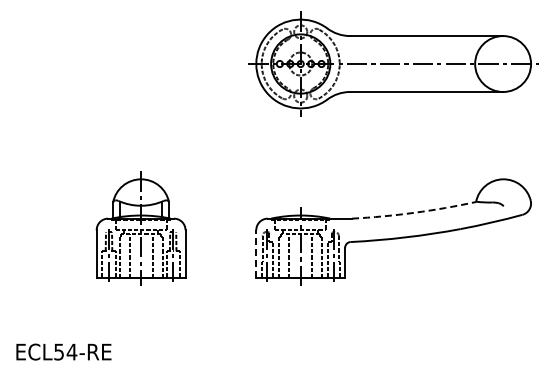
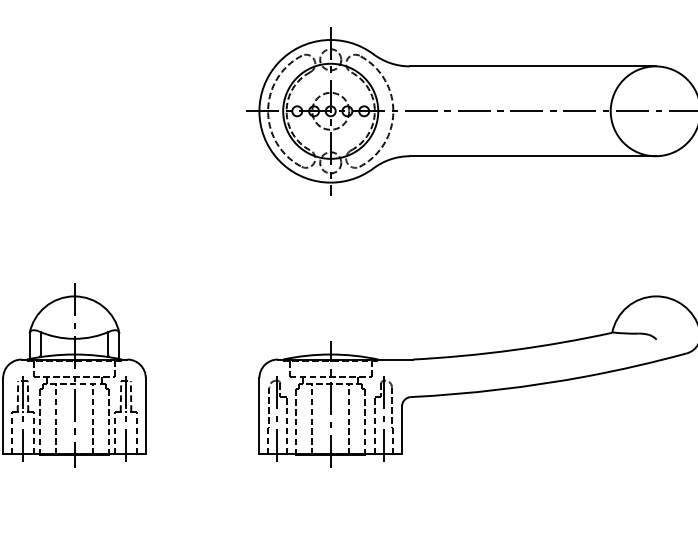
arc: (414, 212) -> (513, 349), dashed -> solid
line: (256, 253) -> (259, 415), dashed -> solid

